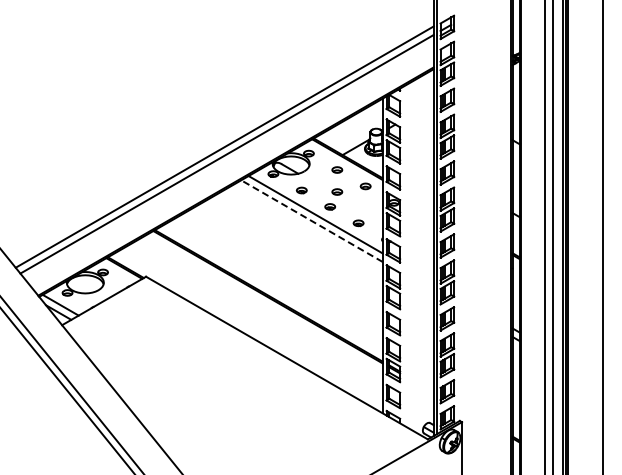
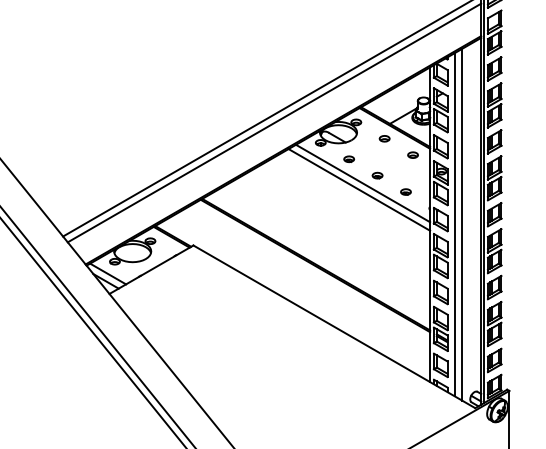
part: (337, 191) -> (384, 160), removed
line: (311, 221) -> (358, 190), dashed -> solid
line: (407, 255) -> (454, 224), added
line: (414, 255) -> (461, 224), added

